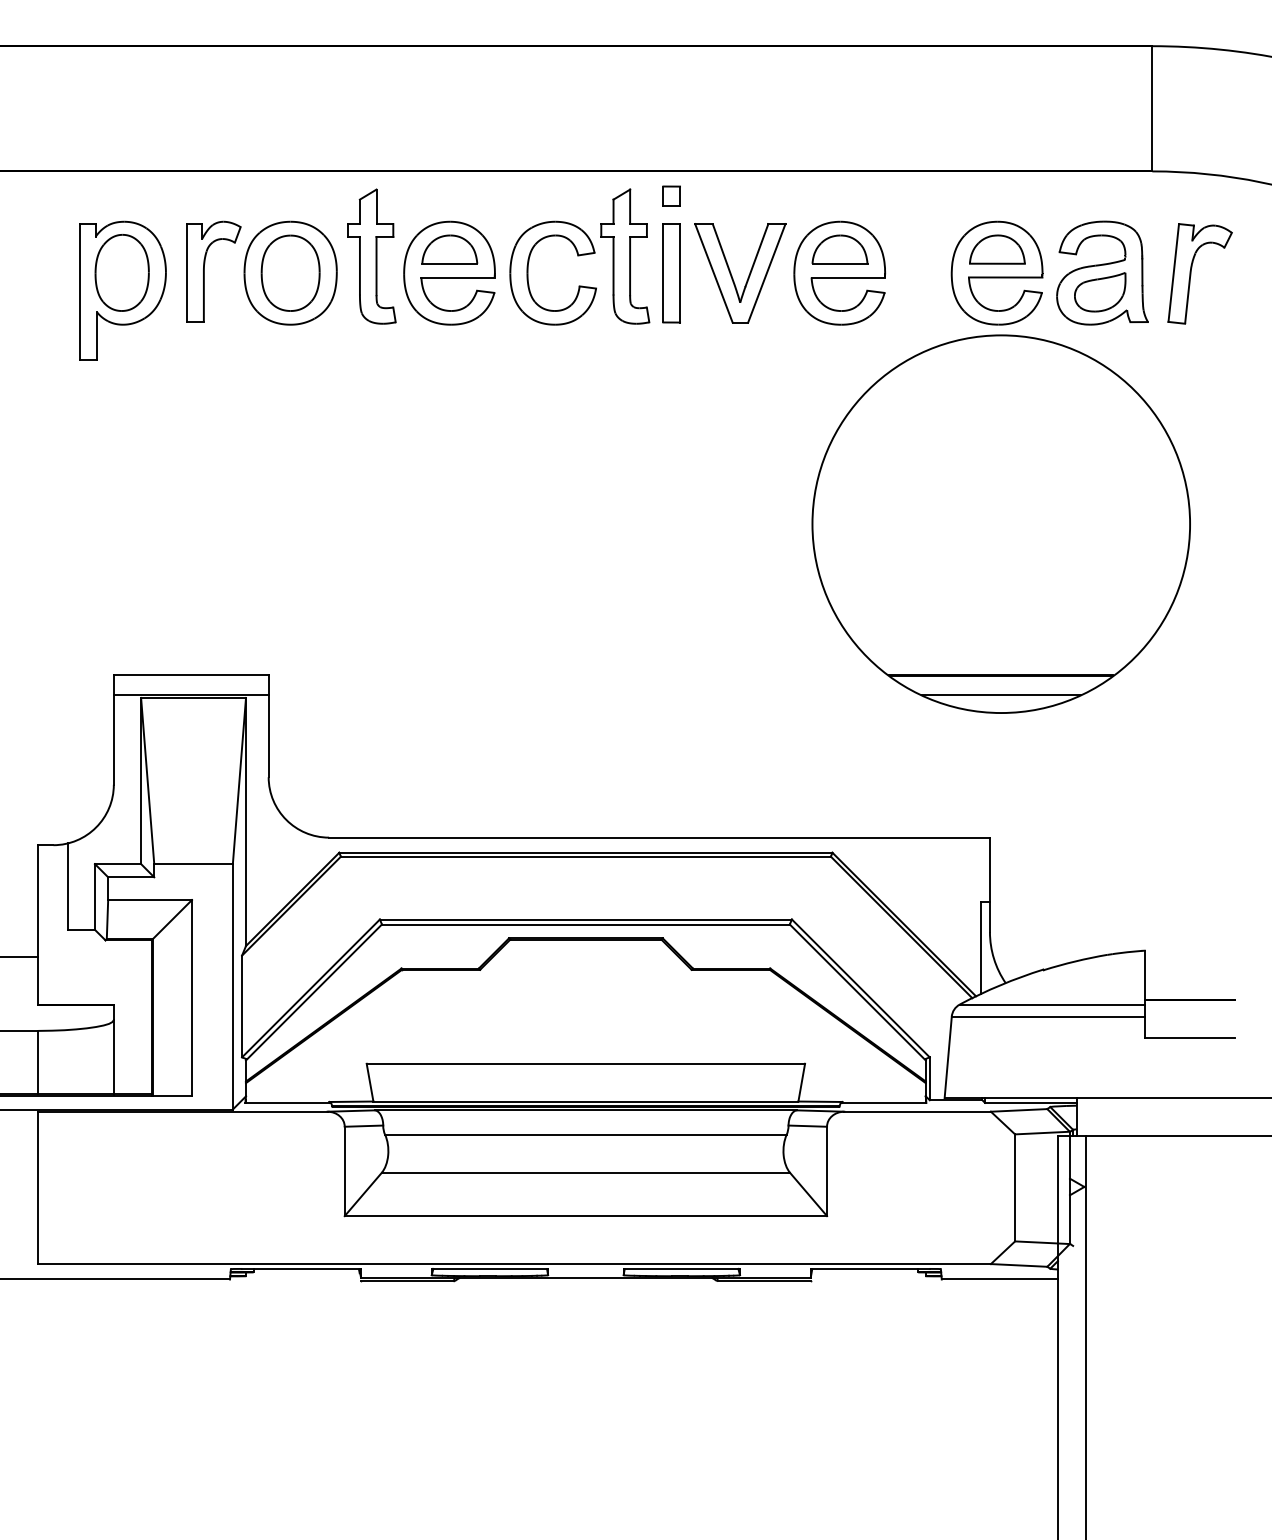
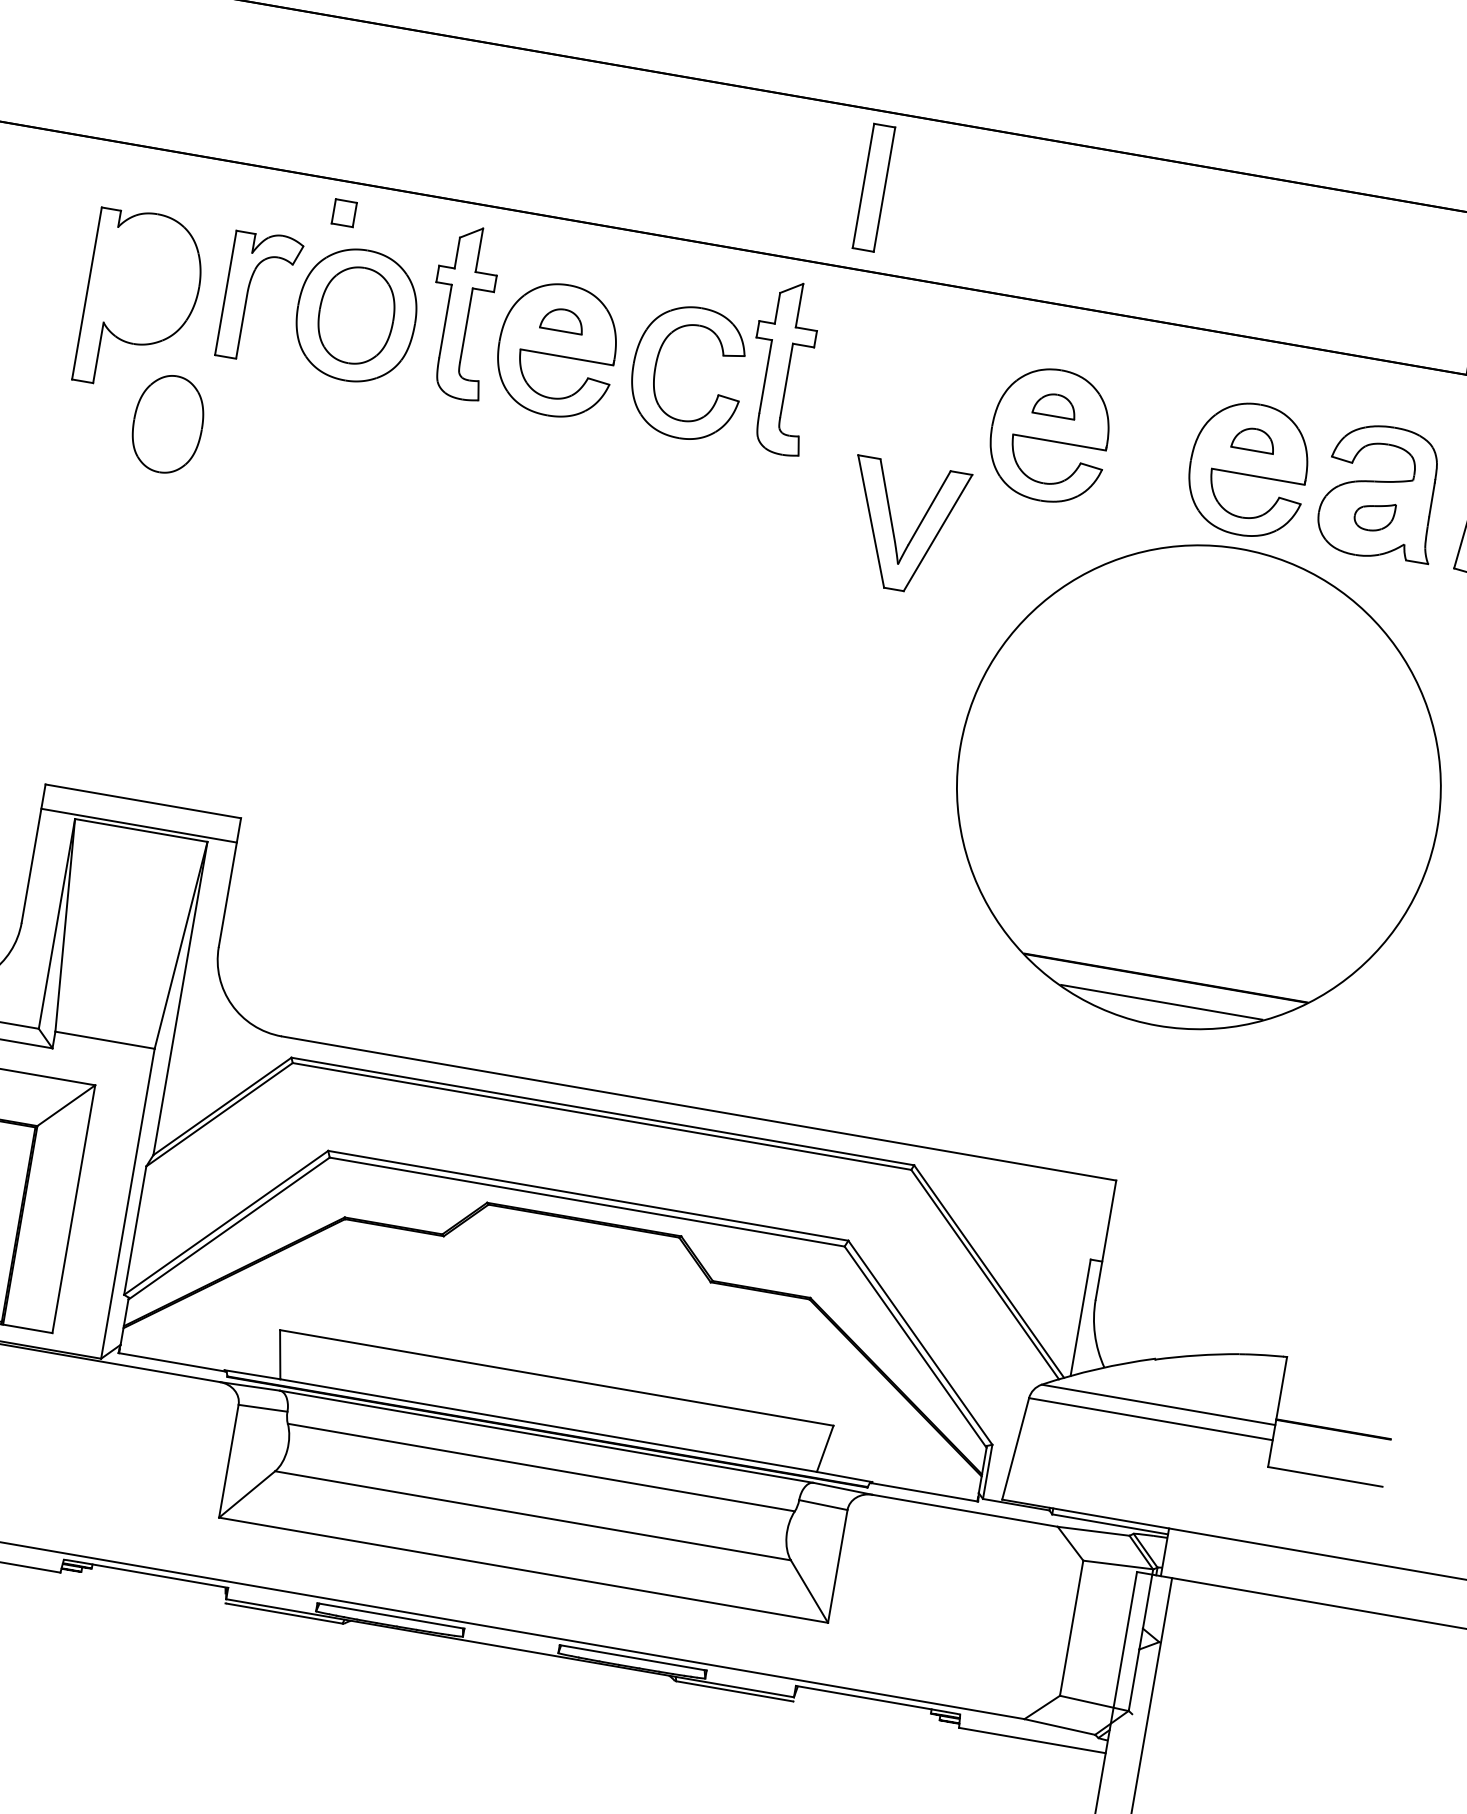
part: (671, 195) -> (344, 212), moved
part: (449, 249) -> (562, 320), size x0.6
part: (839, 249) -> (1054, 405), size x0.6
part: (997, 249) -> (1254, 439), size x0.6
part: (121, 272) -> (167, 423), moved
part: (671, 273) -> (873, 188), moved
part: (747, 277) -> (912, 534), moved
part: (1100, 292) -> (1374, 516), size x0.6

